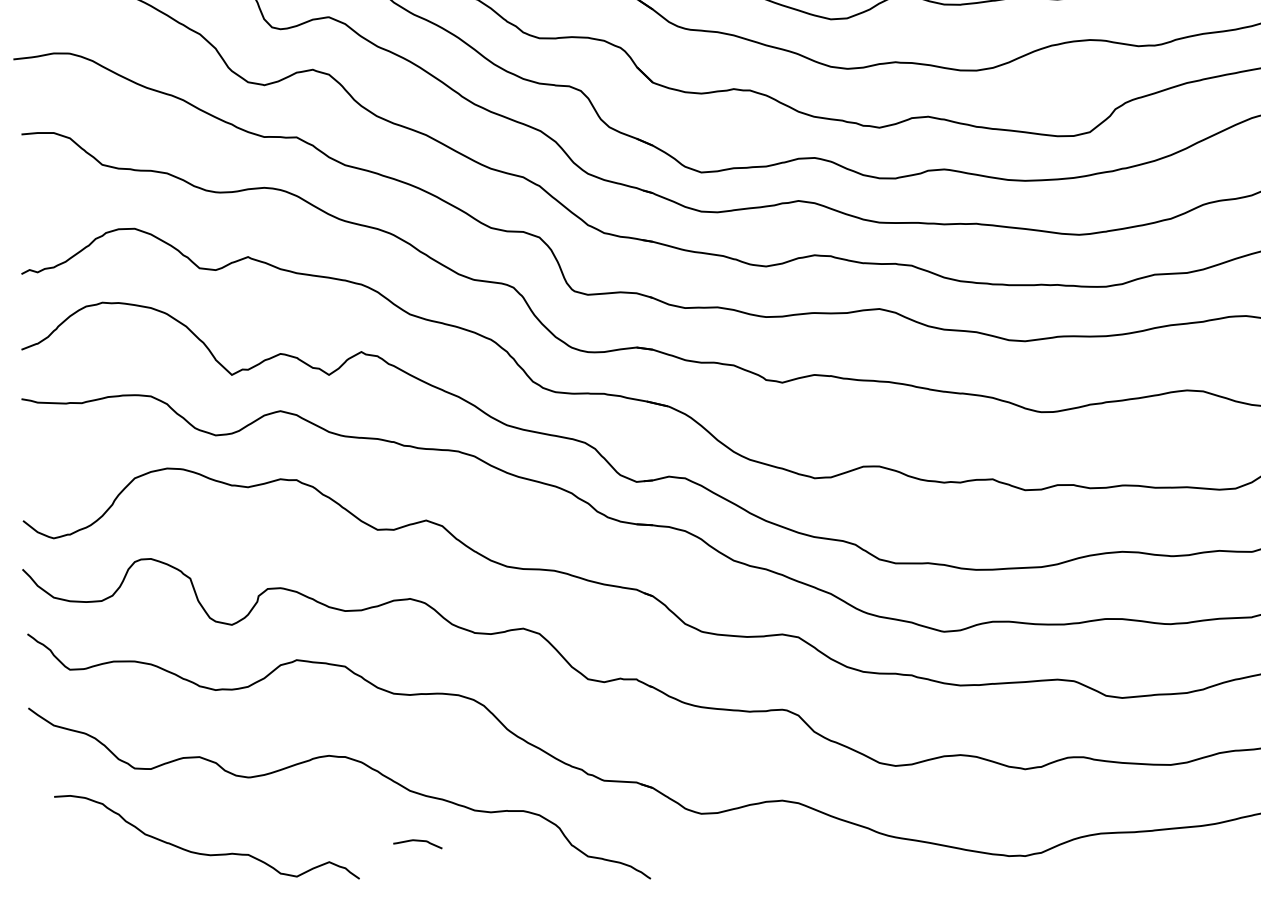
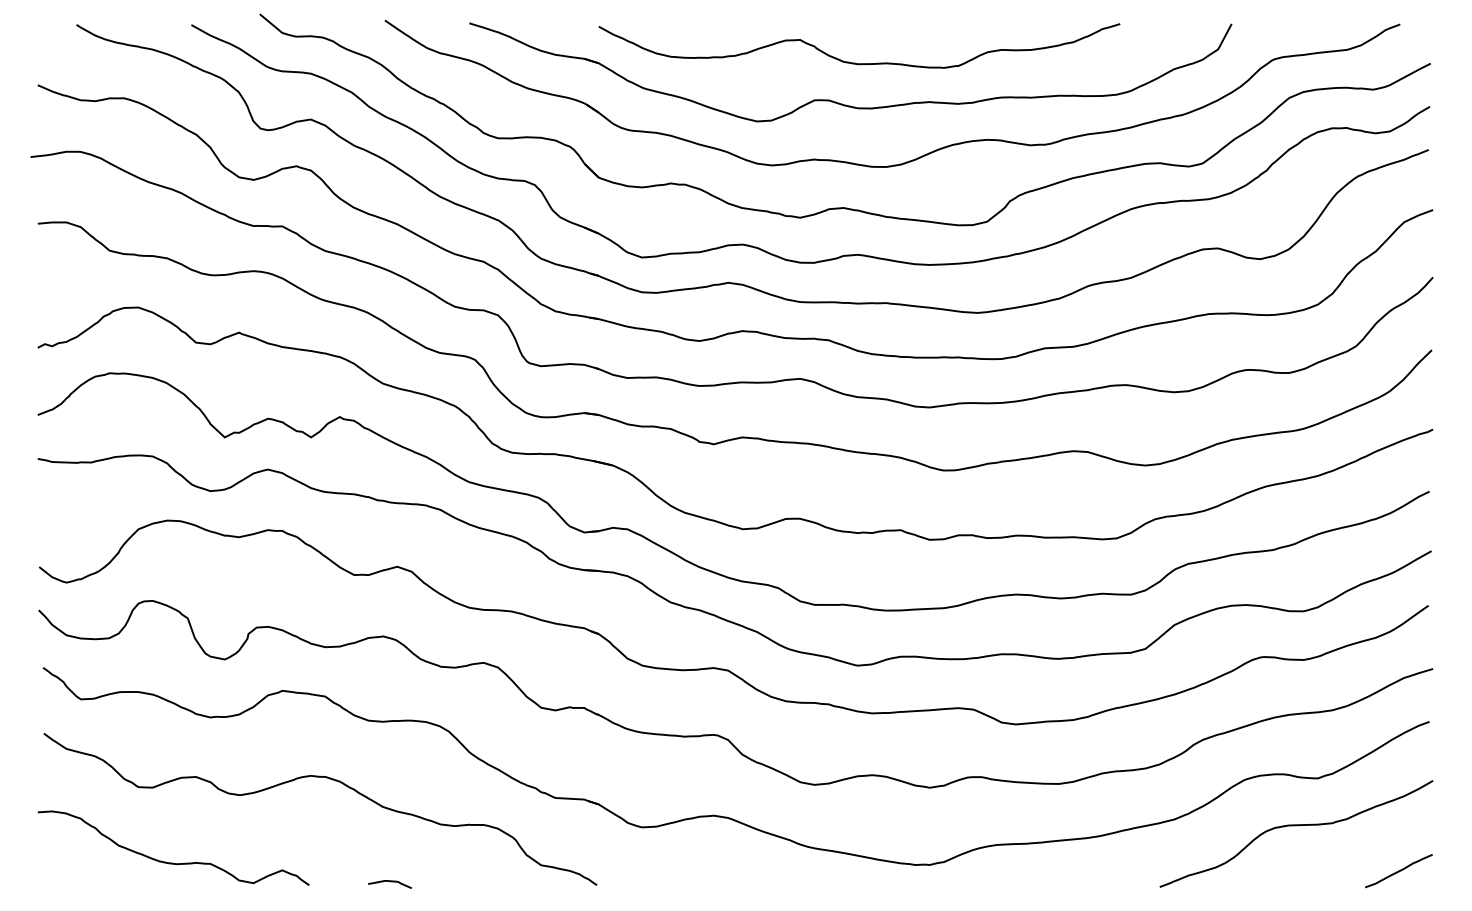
curve: (418, 842) -> (390, 882), moved
curve: (206, 853) -> (173, 862), moved

